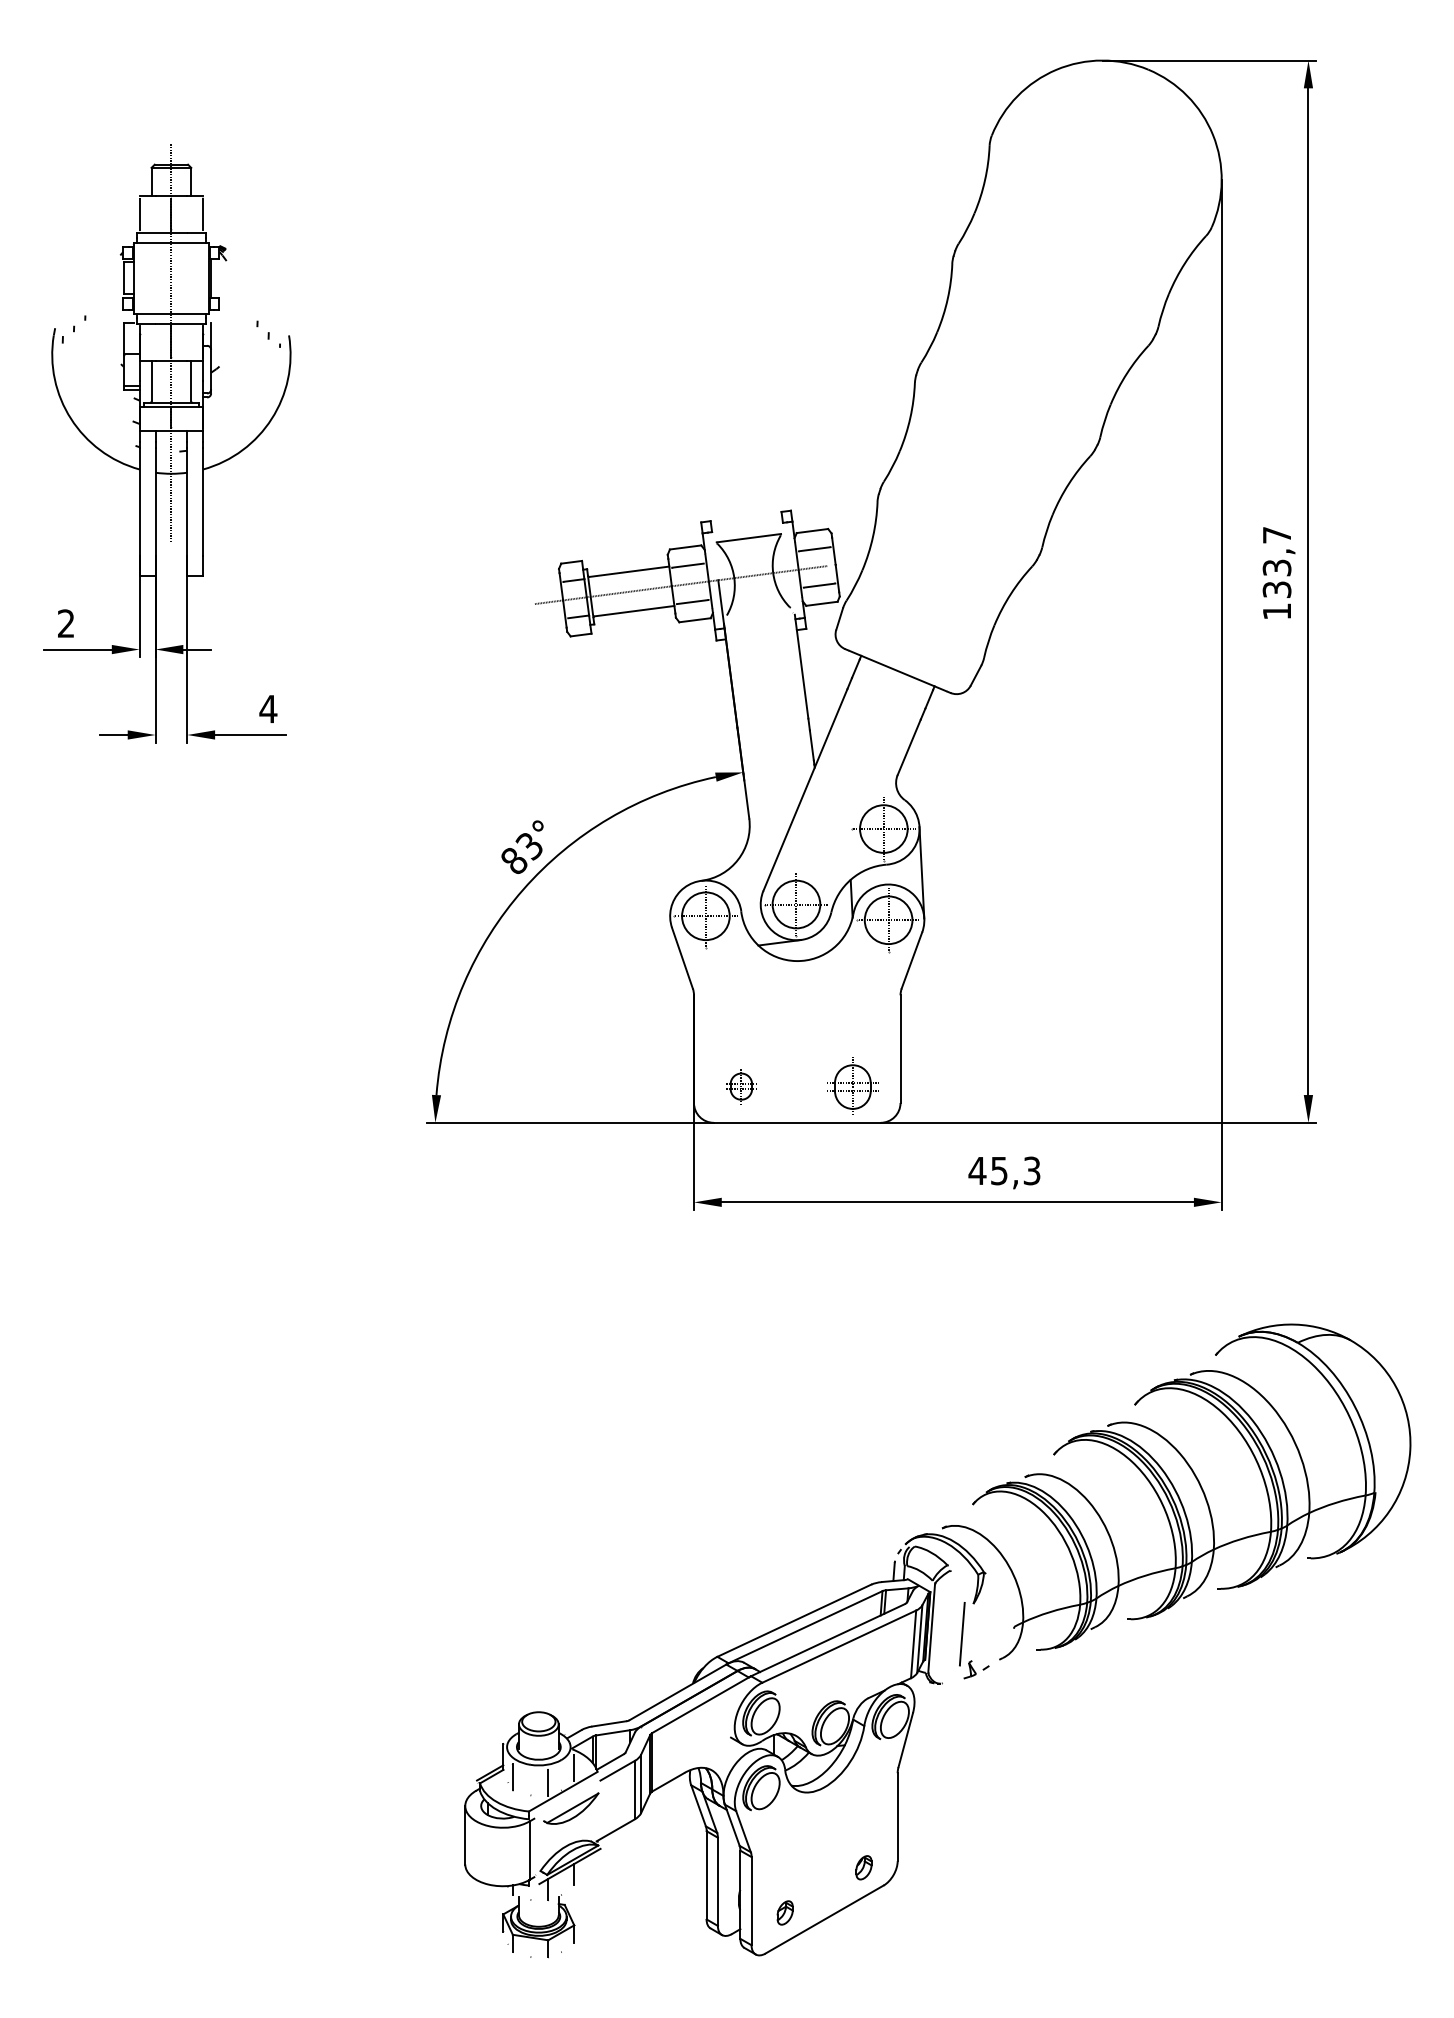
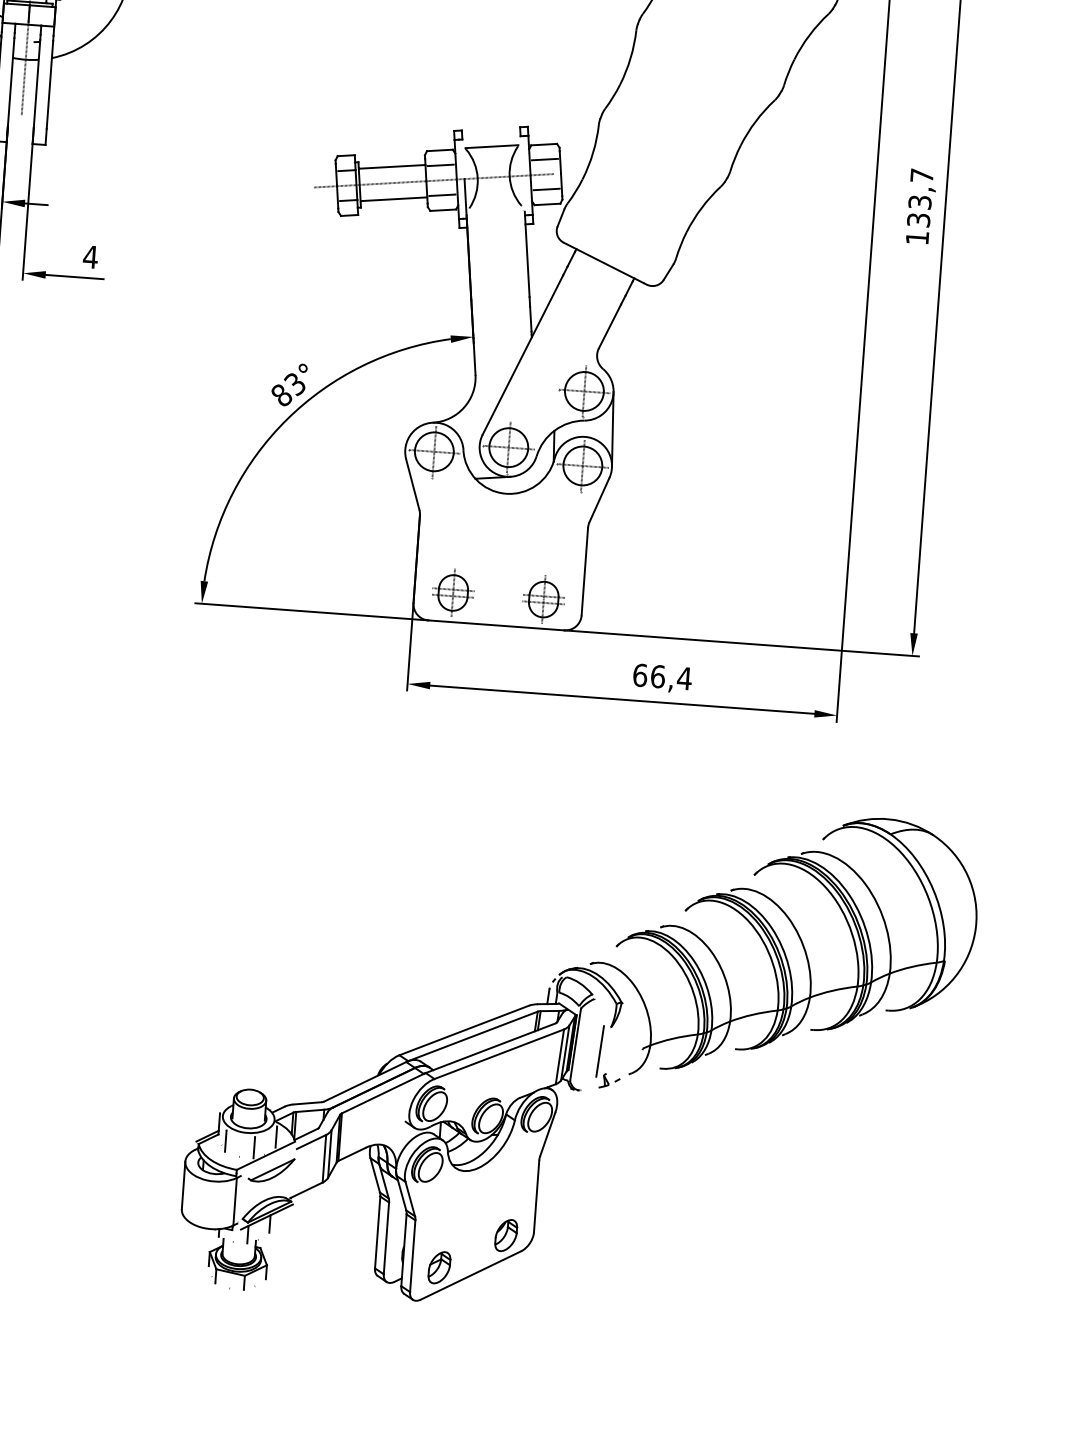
part: (740, 1085) -> (452, 591), size x1.67
text: (1004, 1170) -> (662, 676), 45,3 -> 66,4
part: (863, 1867) -> (505, 1235), size x1.67
part: (784, 1912) -> (438, 1267), size x1.67

